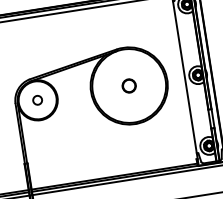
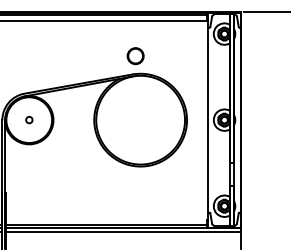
circle: (129, 86) -> (135, 56), moved
circle: (37, 99) -> (29, 119), size x0.6

